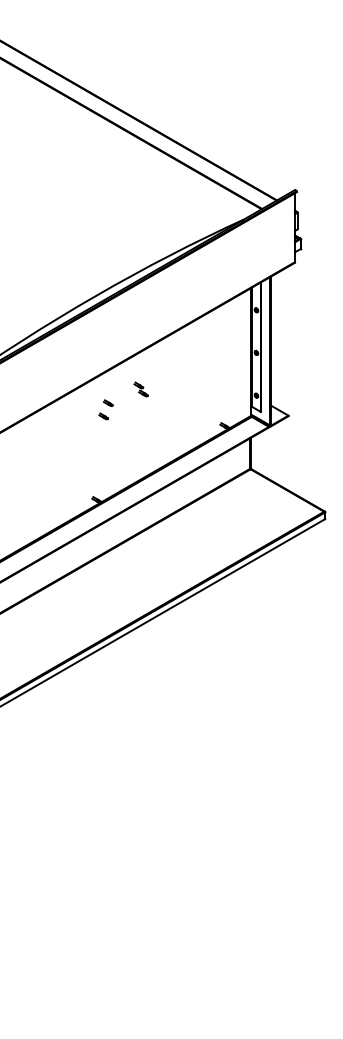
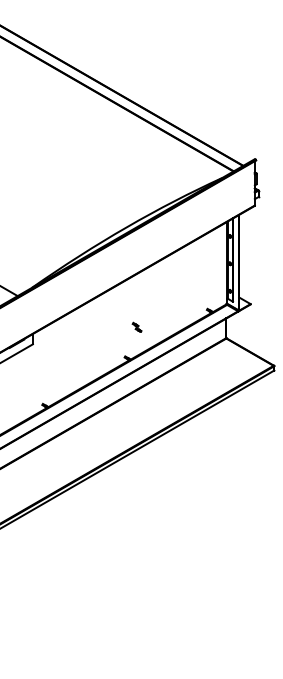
part: (140, 388) -> (136, 326), moved
part: (106, 410) -> (133, 300), removed

